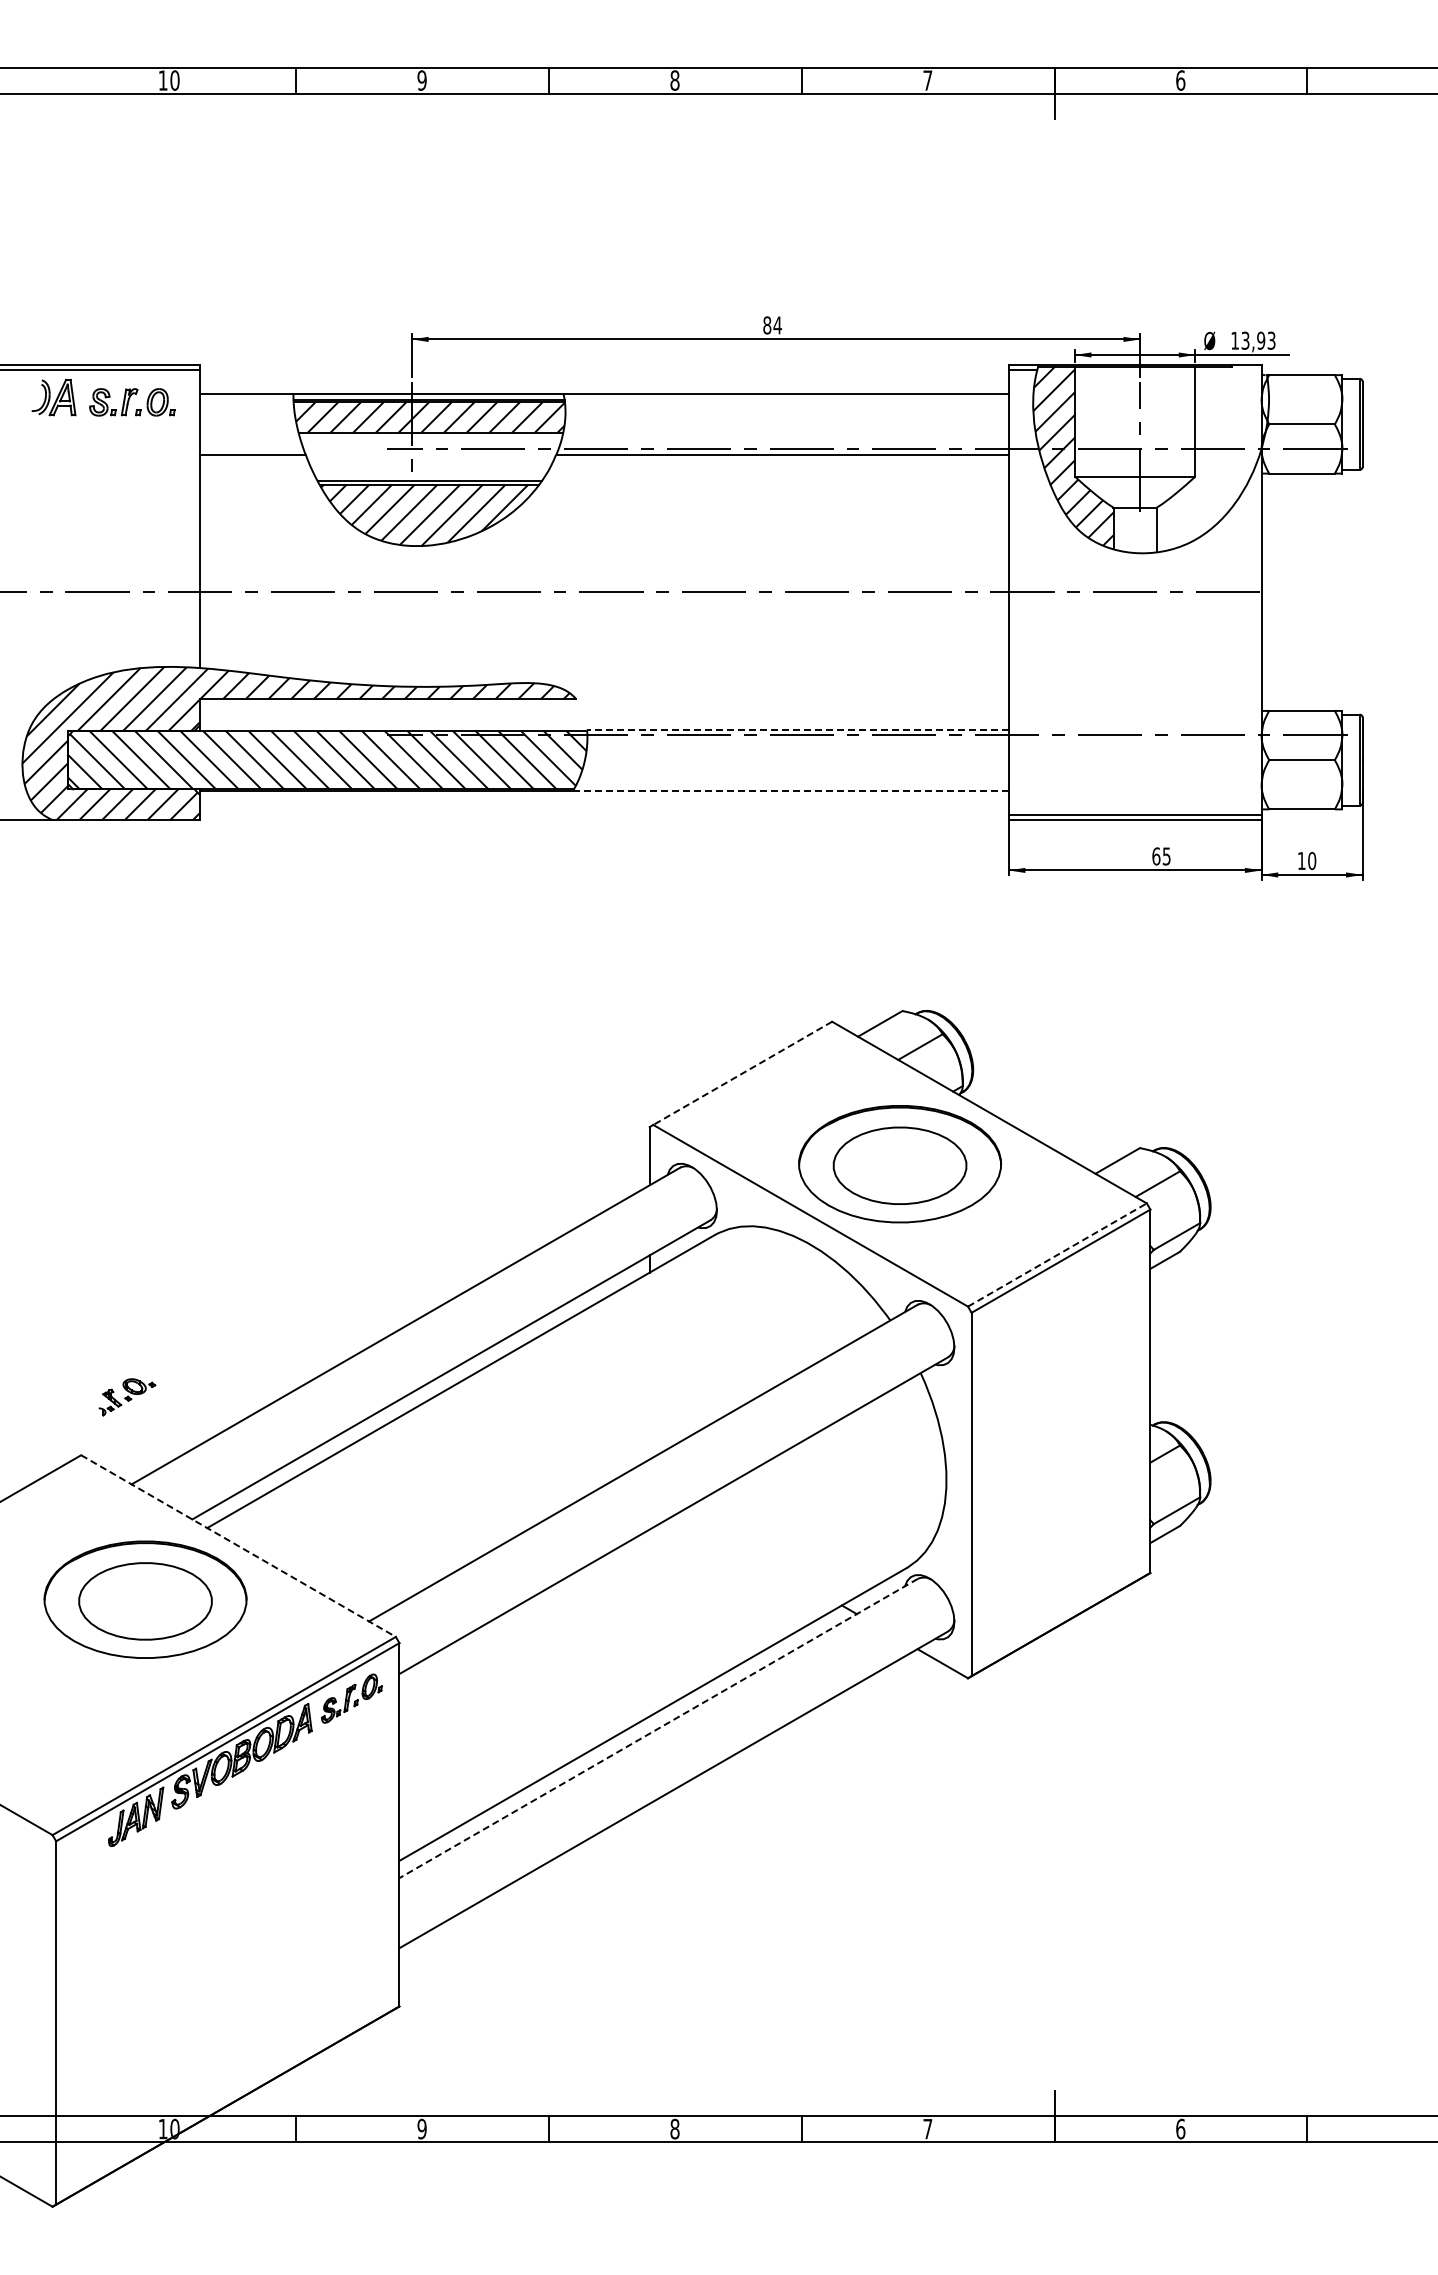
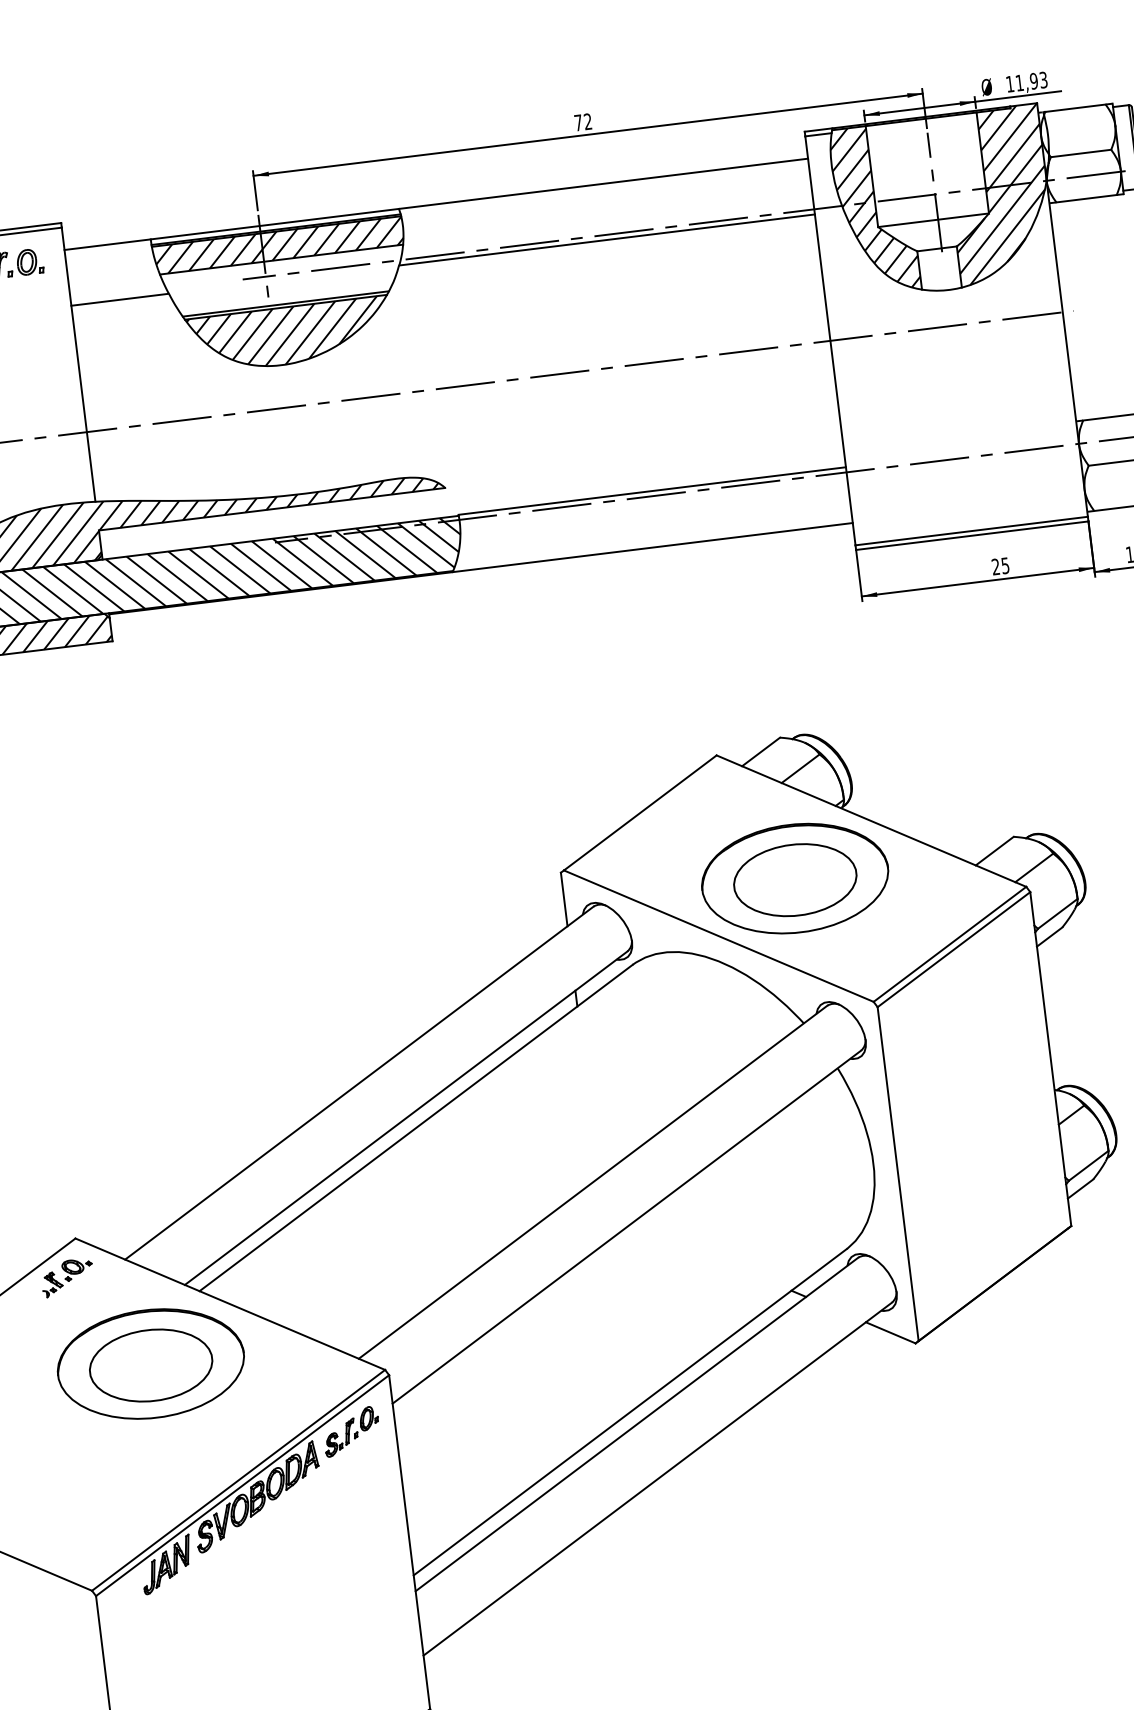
text: (772, 325) -> (583, 122), 84 -> 72
text: (1245, 340) -> (1019, 82), 13,93 -> 11,93
hatch: (1208, 457) -> (998, 194), added
line: (797, 729) -> (651, 490), dashed -> solid
line: (791, 790) -> (653, 547), dashed -> solid
text: (1156, 856) -> (996, 566), 65 -> 25
line: (742, 1073) -> (640, 813), dashed -> solid
line: (1057, 1254) -> (949, 943), dashed -> solid
part: (127, 1397) -> (67, 1277), moved
line: (238, 1546) -> (230, 1304), dashed -> solid
line: (658, 1728) -> (636, 1424), dashed -> solid

